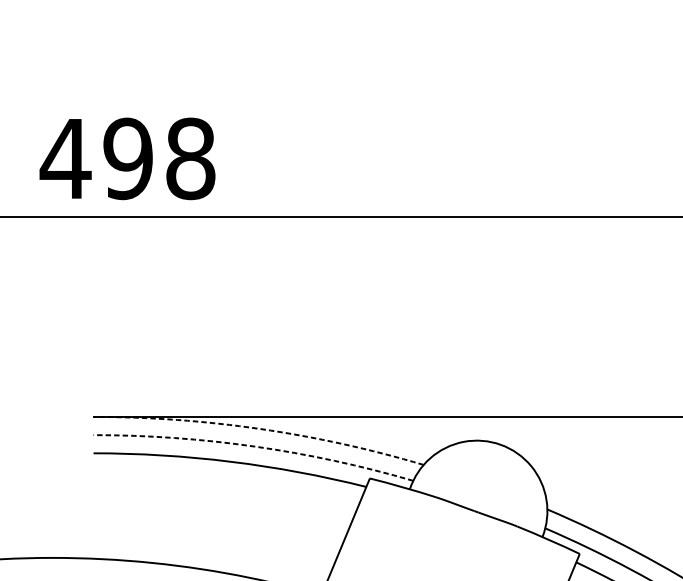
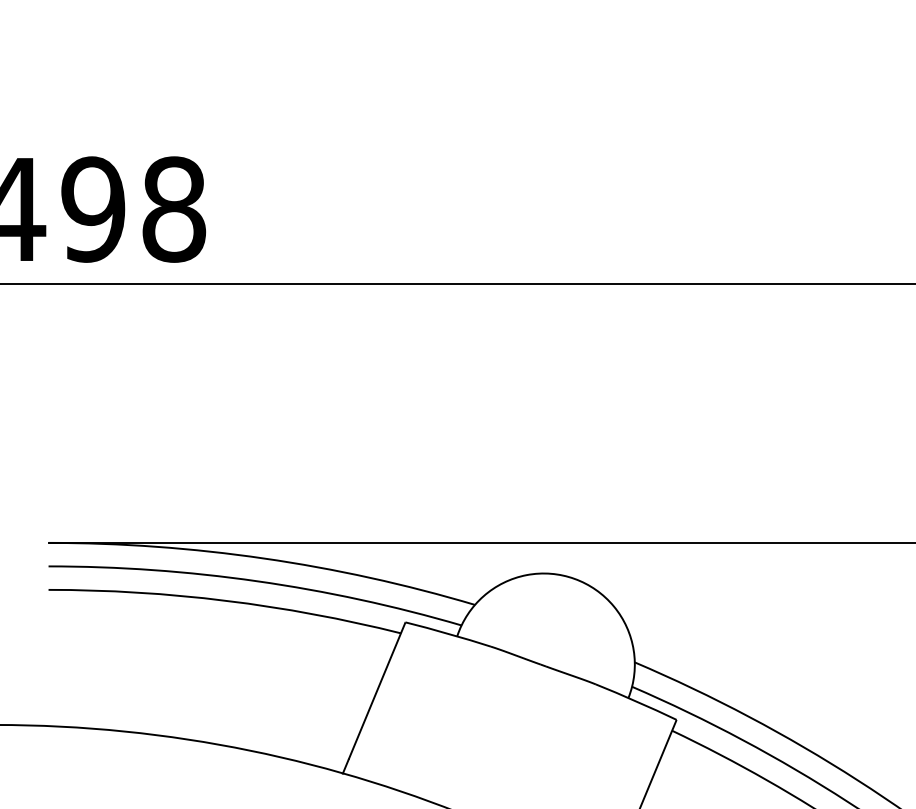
arc: (260, 429) -> (264, 558), dashed -> solid
arc: (255, 446) -> (257, 581), dashed -> solid

